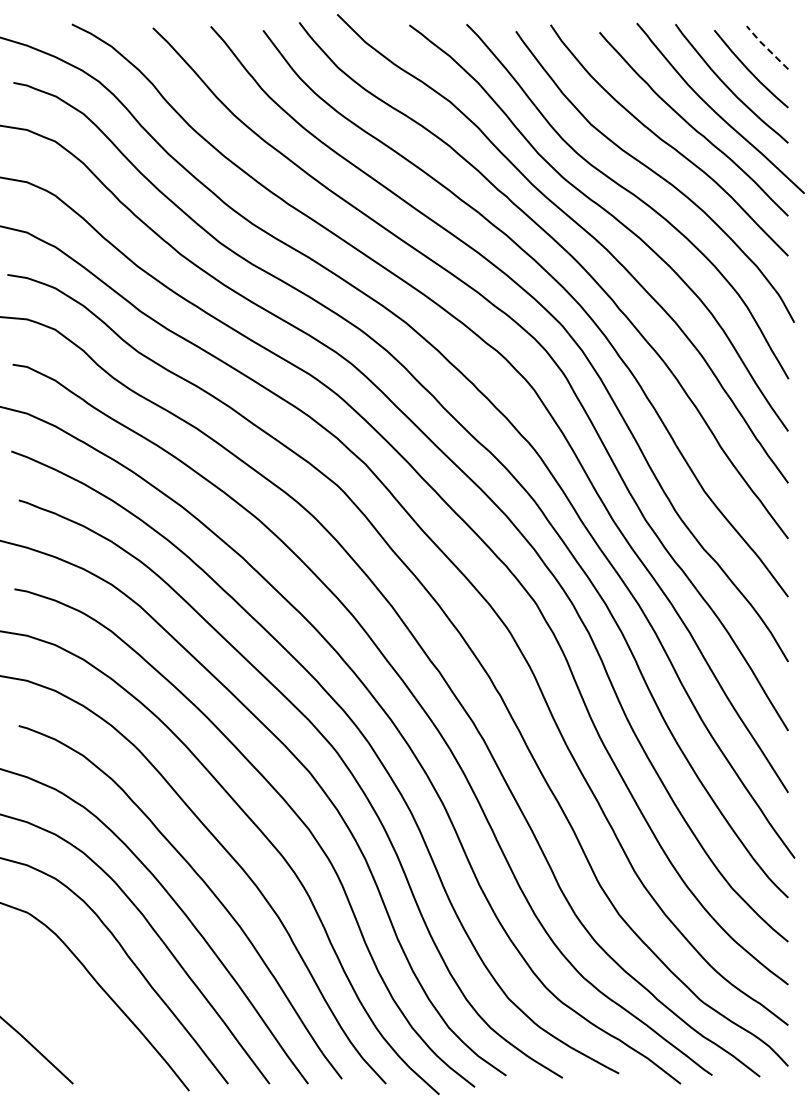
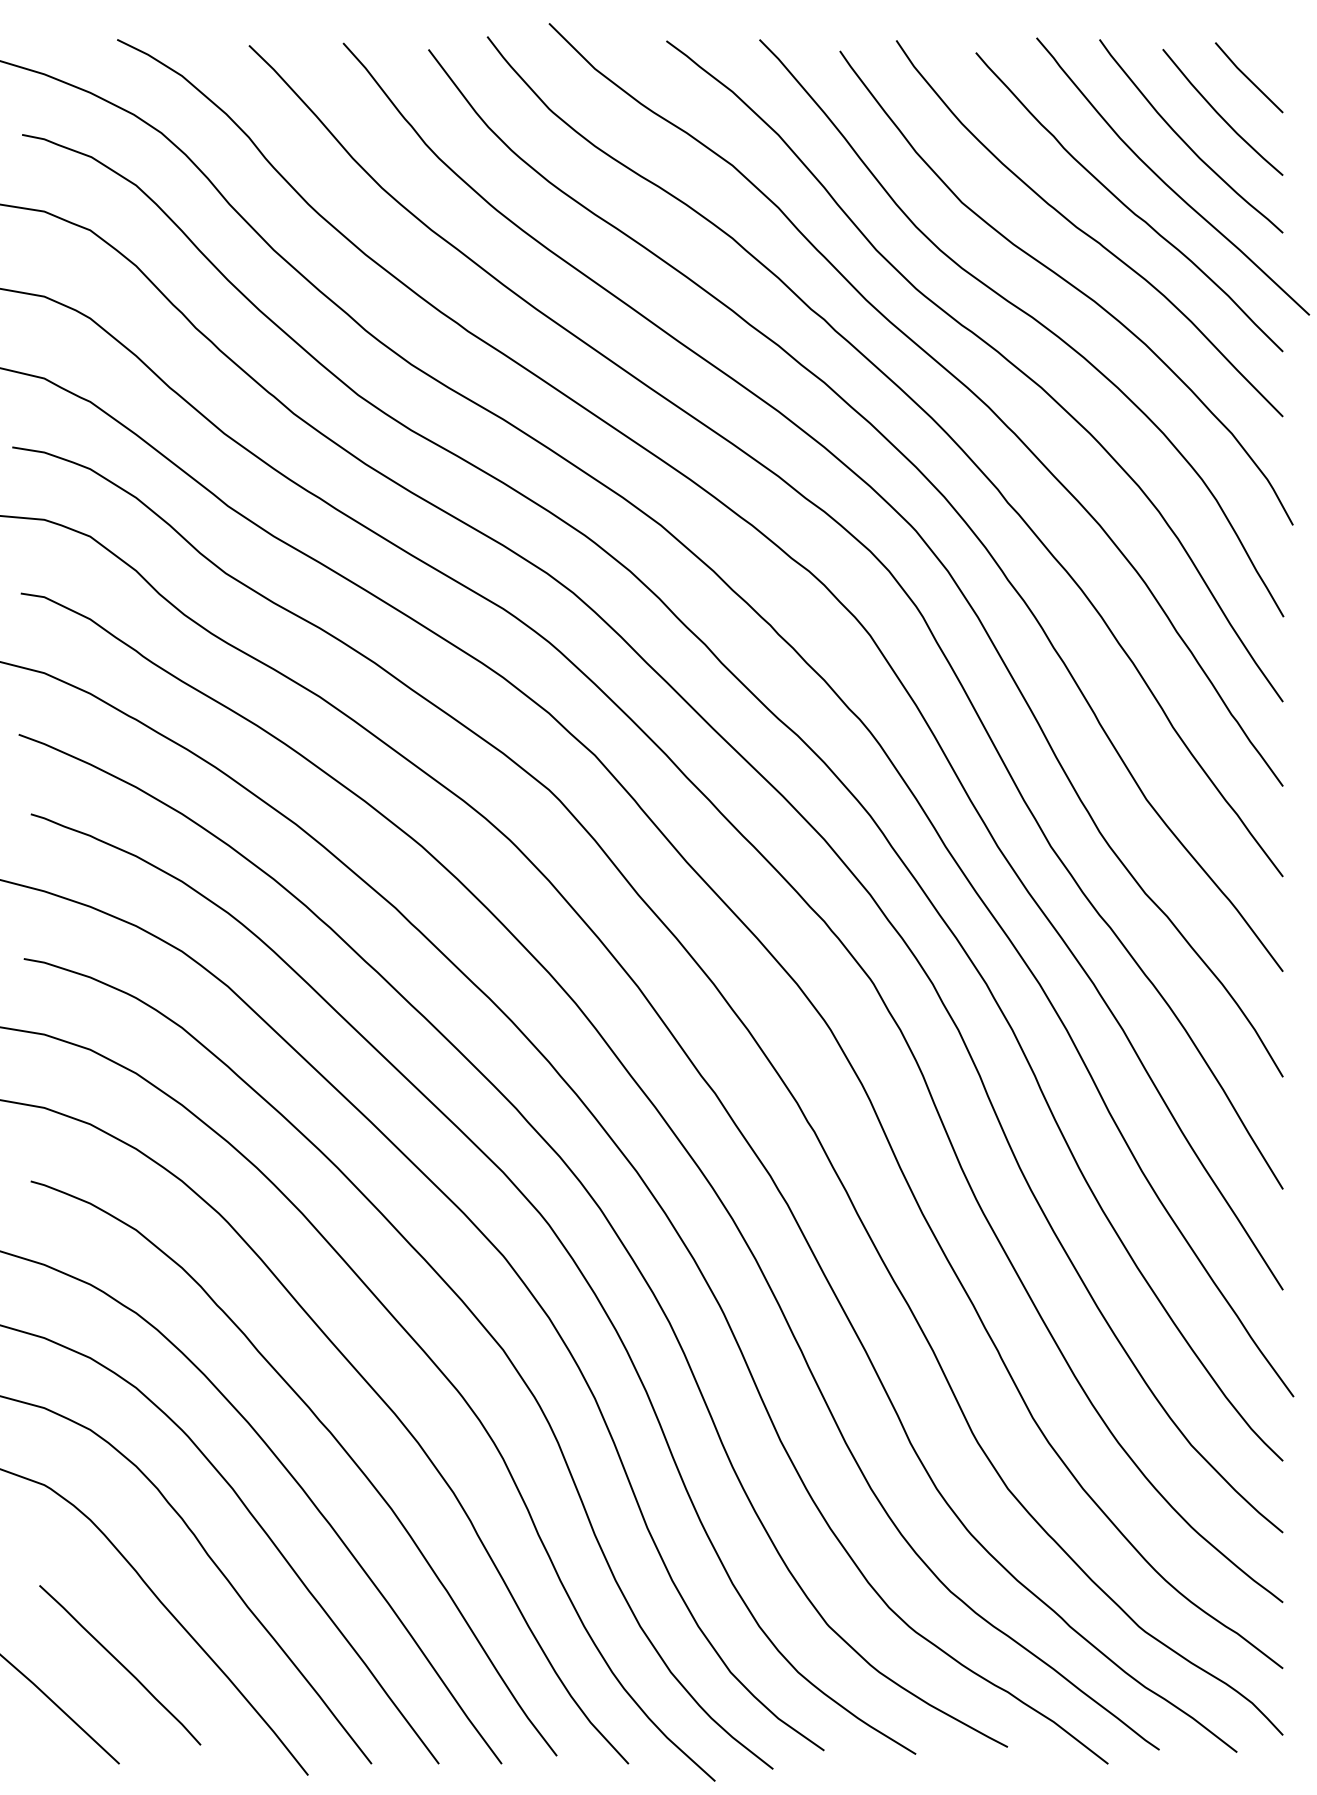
line: (766, 47) -> (1247, 77), dashed -> solid
curve: (73, 1022) -> (119, 1663), added

